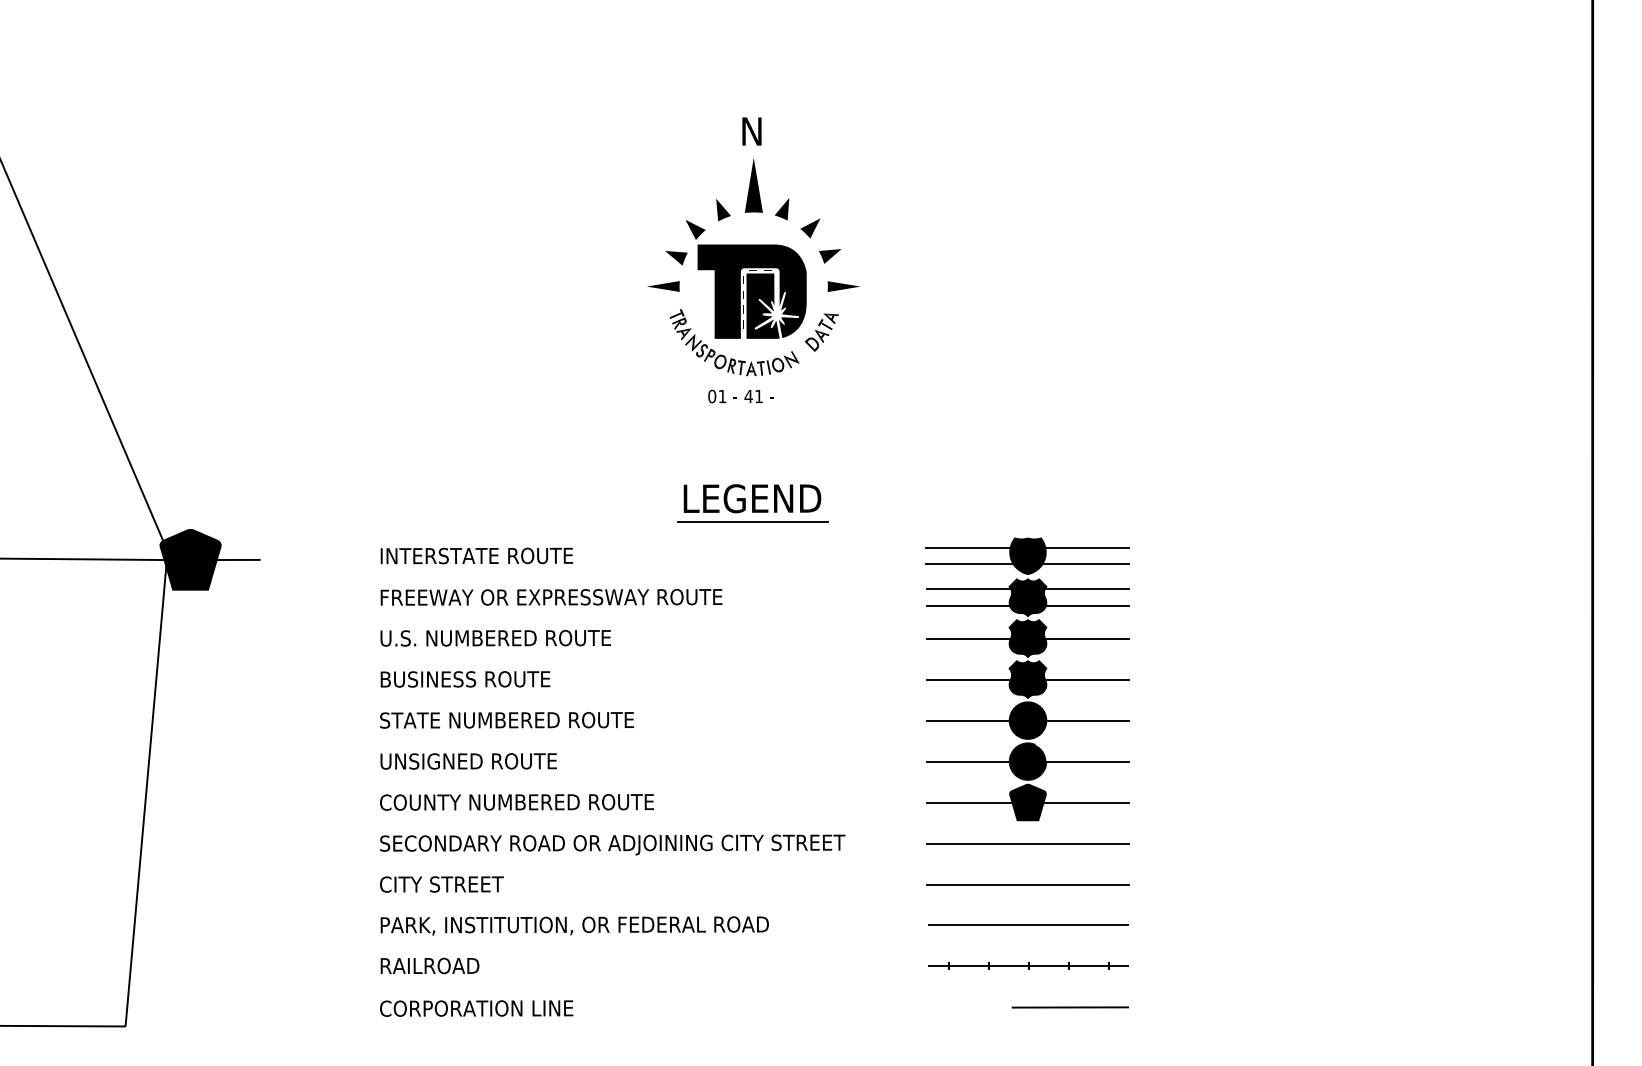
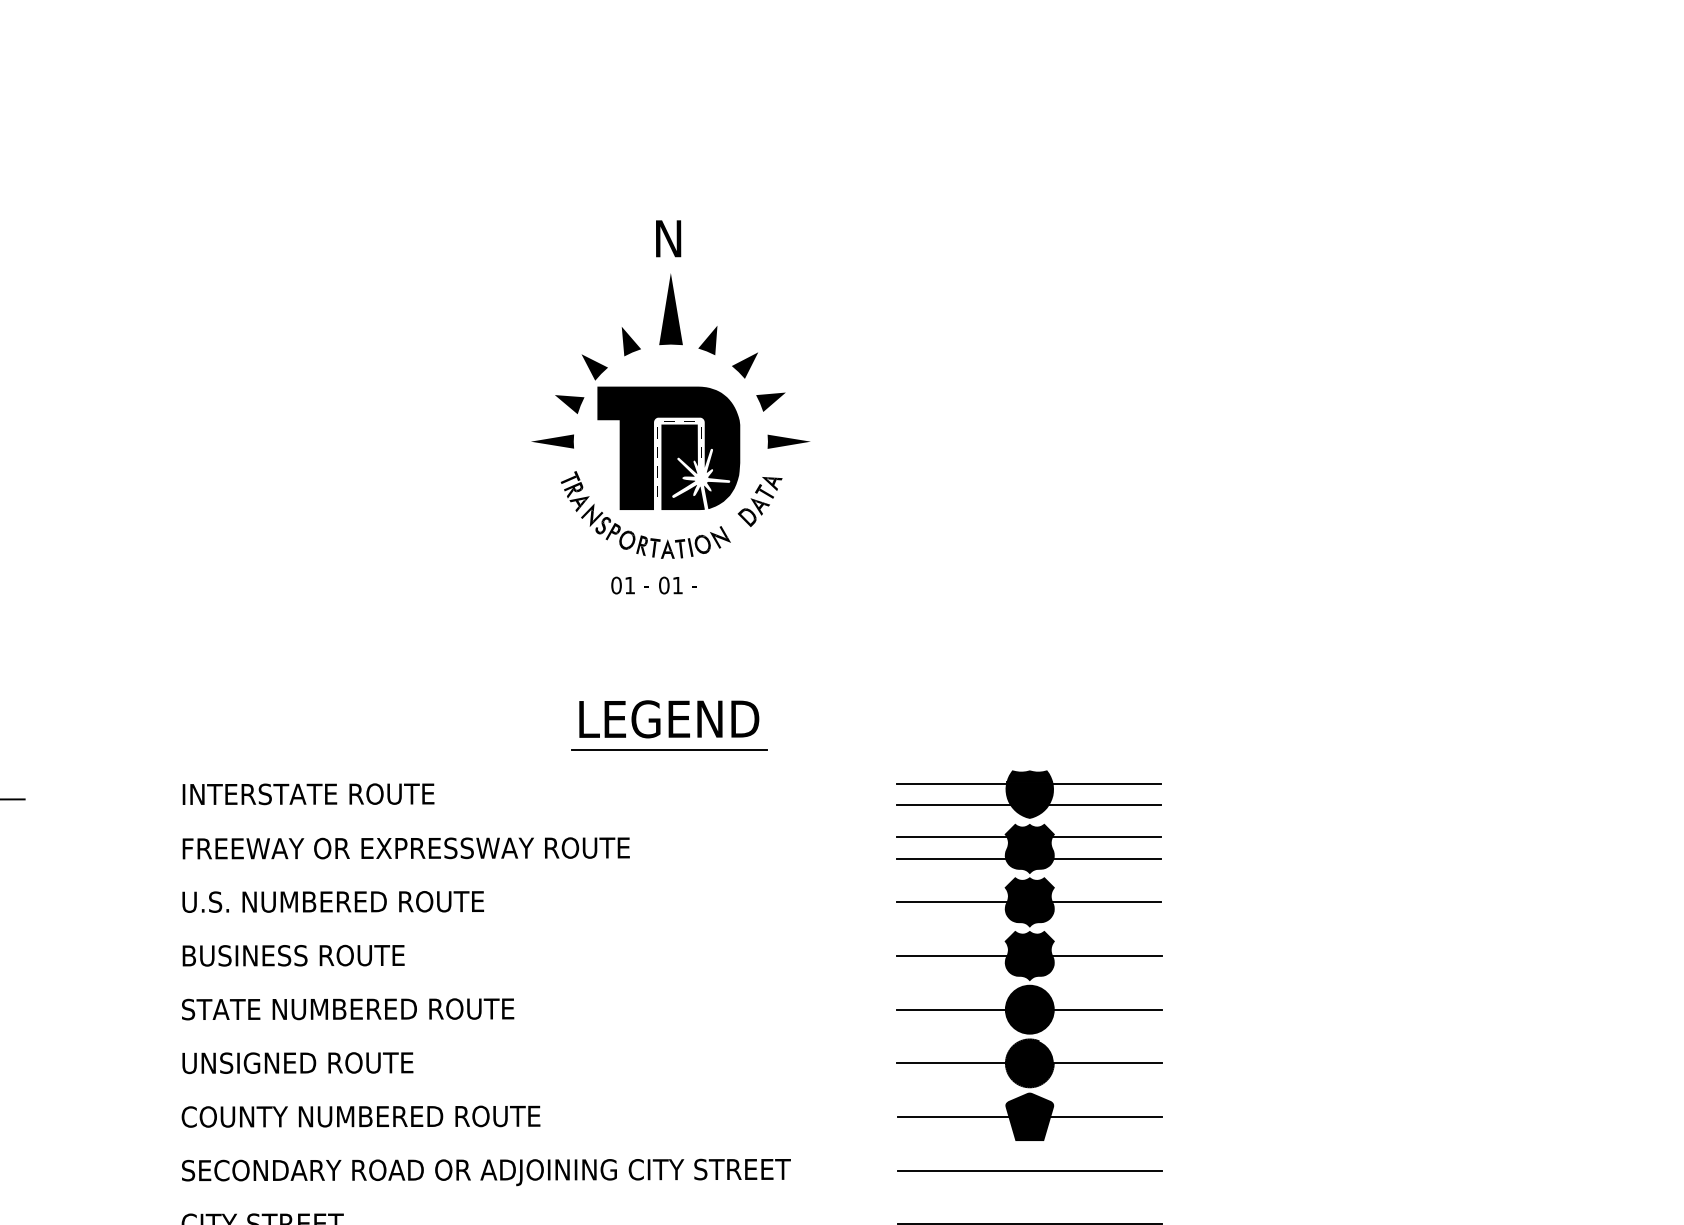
text: (748, 396) -> (664, 585), 41 -> 01

